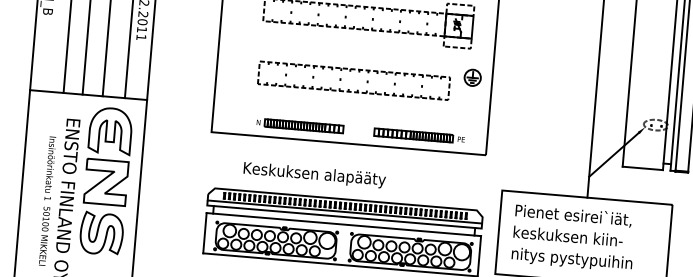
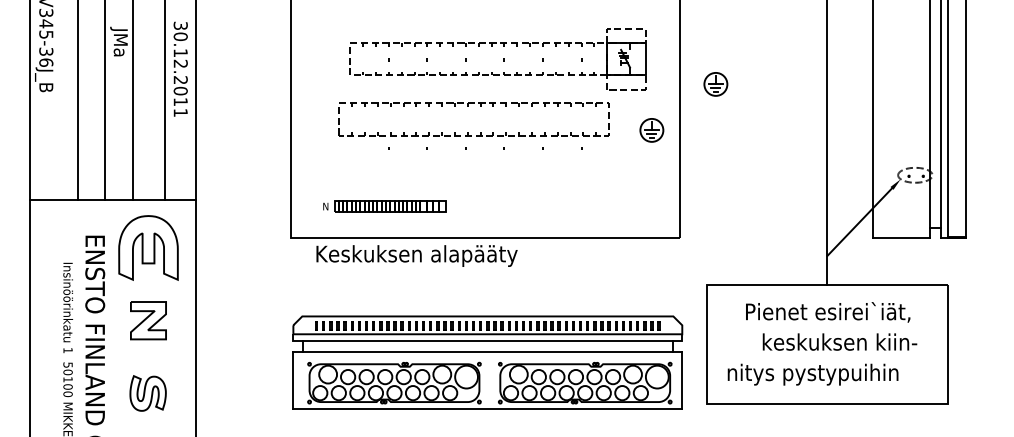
part: (520, 49) -> (715, 84), added
part: (350, 71) -> (468, 106), moved
part: (300, 125) -> (384, 206), moved
part: (419, 135) -> (583, 218), removed
text: (314, 174) -> (416, 255), moved
part: (106, 182) -> (148, 320), size x0.6
text: (573, 215) -> (828, 312), moved
part: (101, 233) -> (147, 393), size x0.6
text: (567, 235) -> (839, 341), moved

